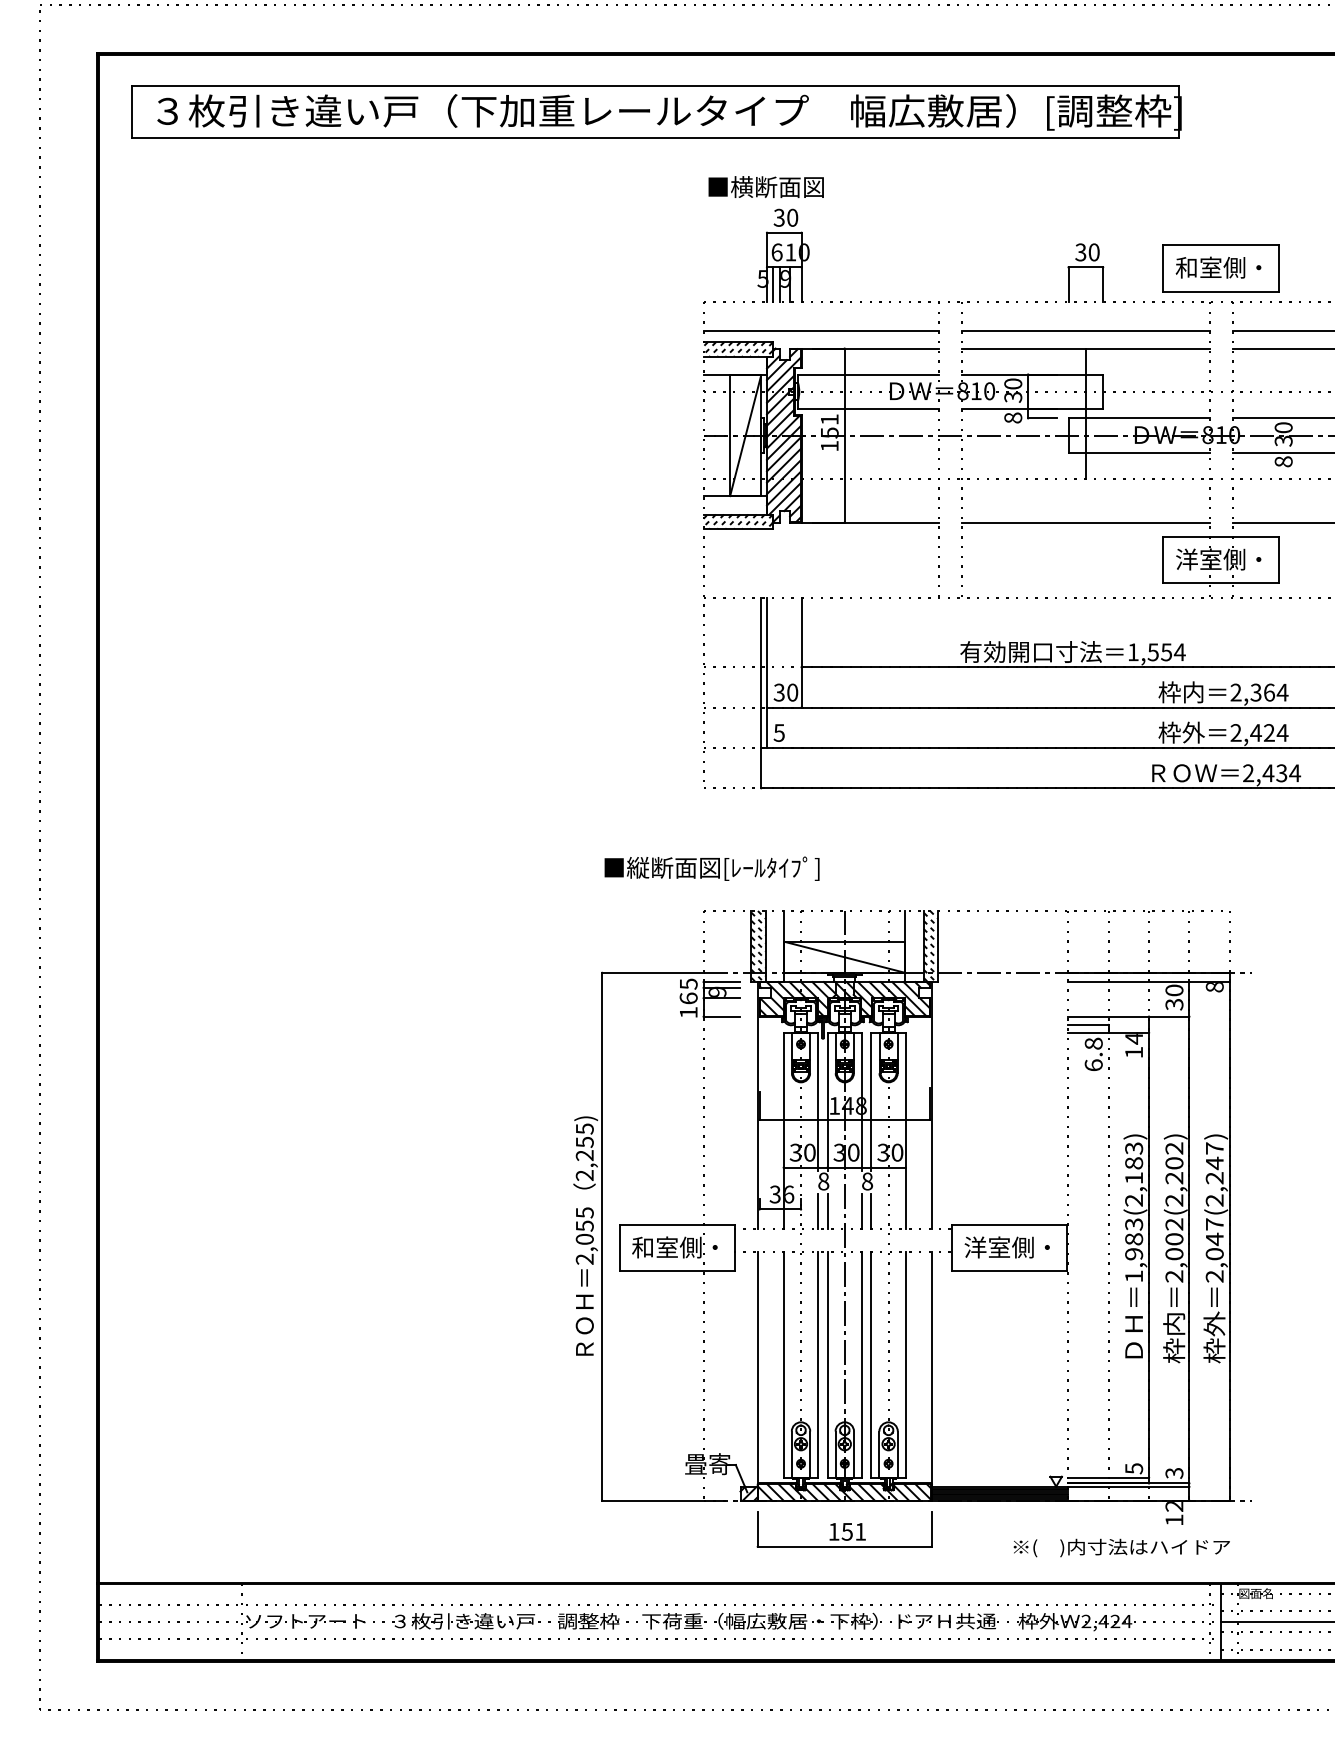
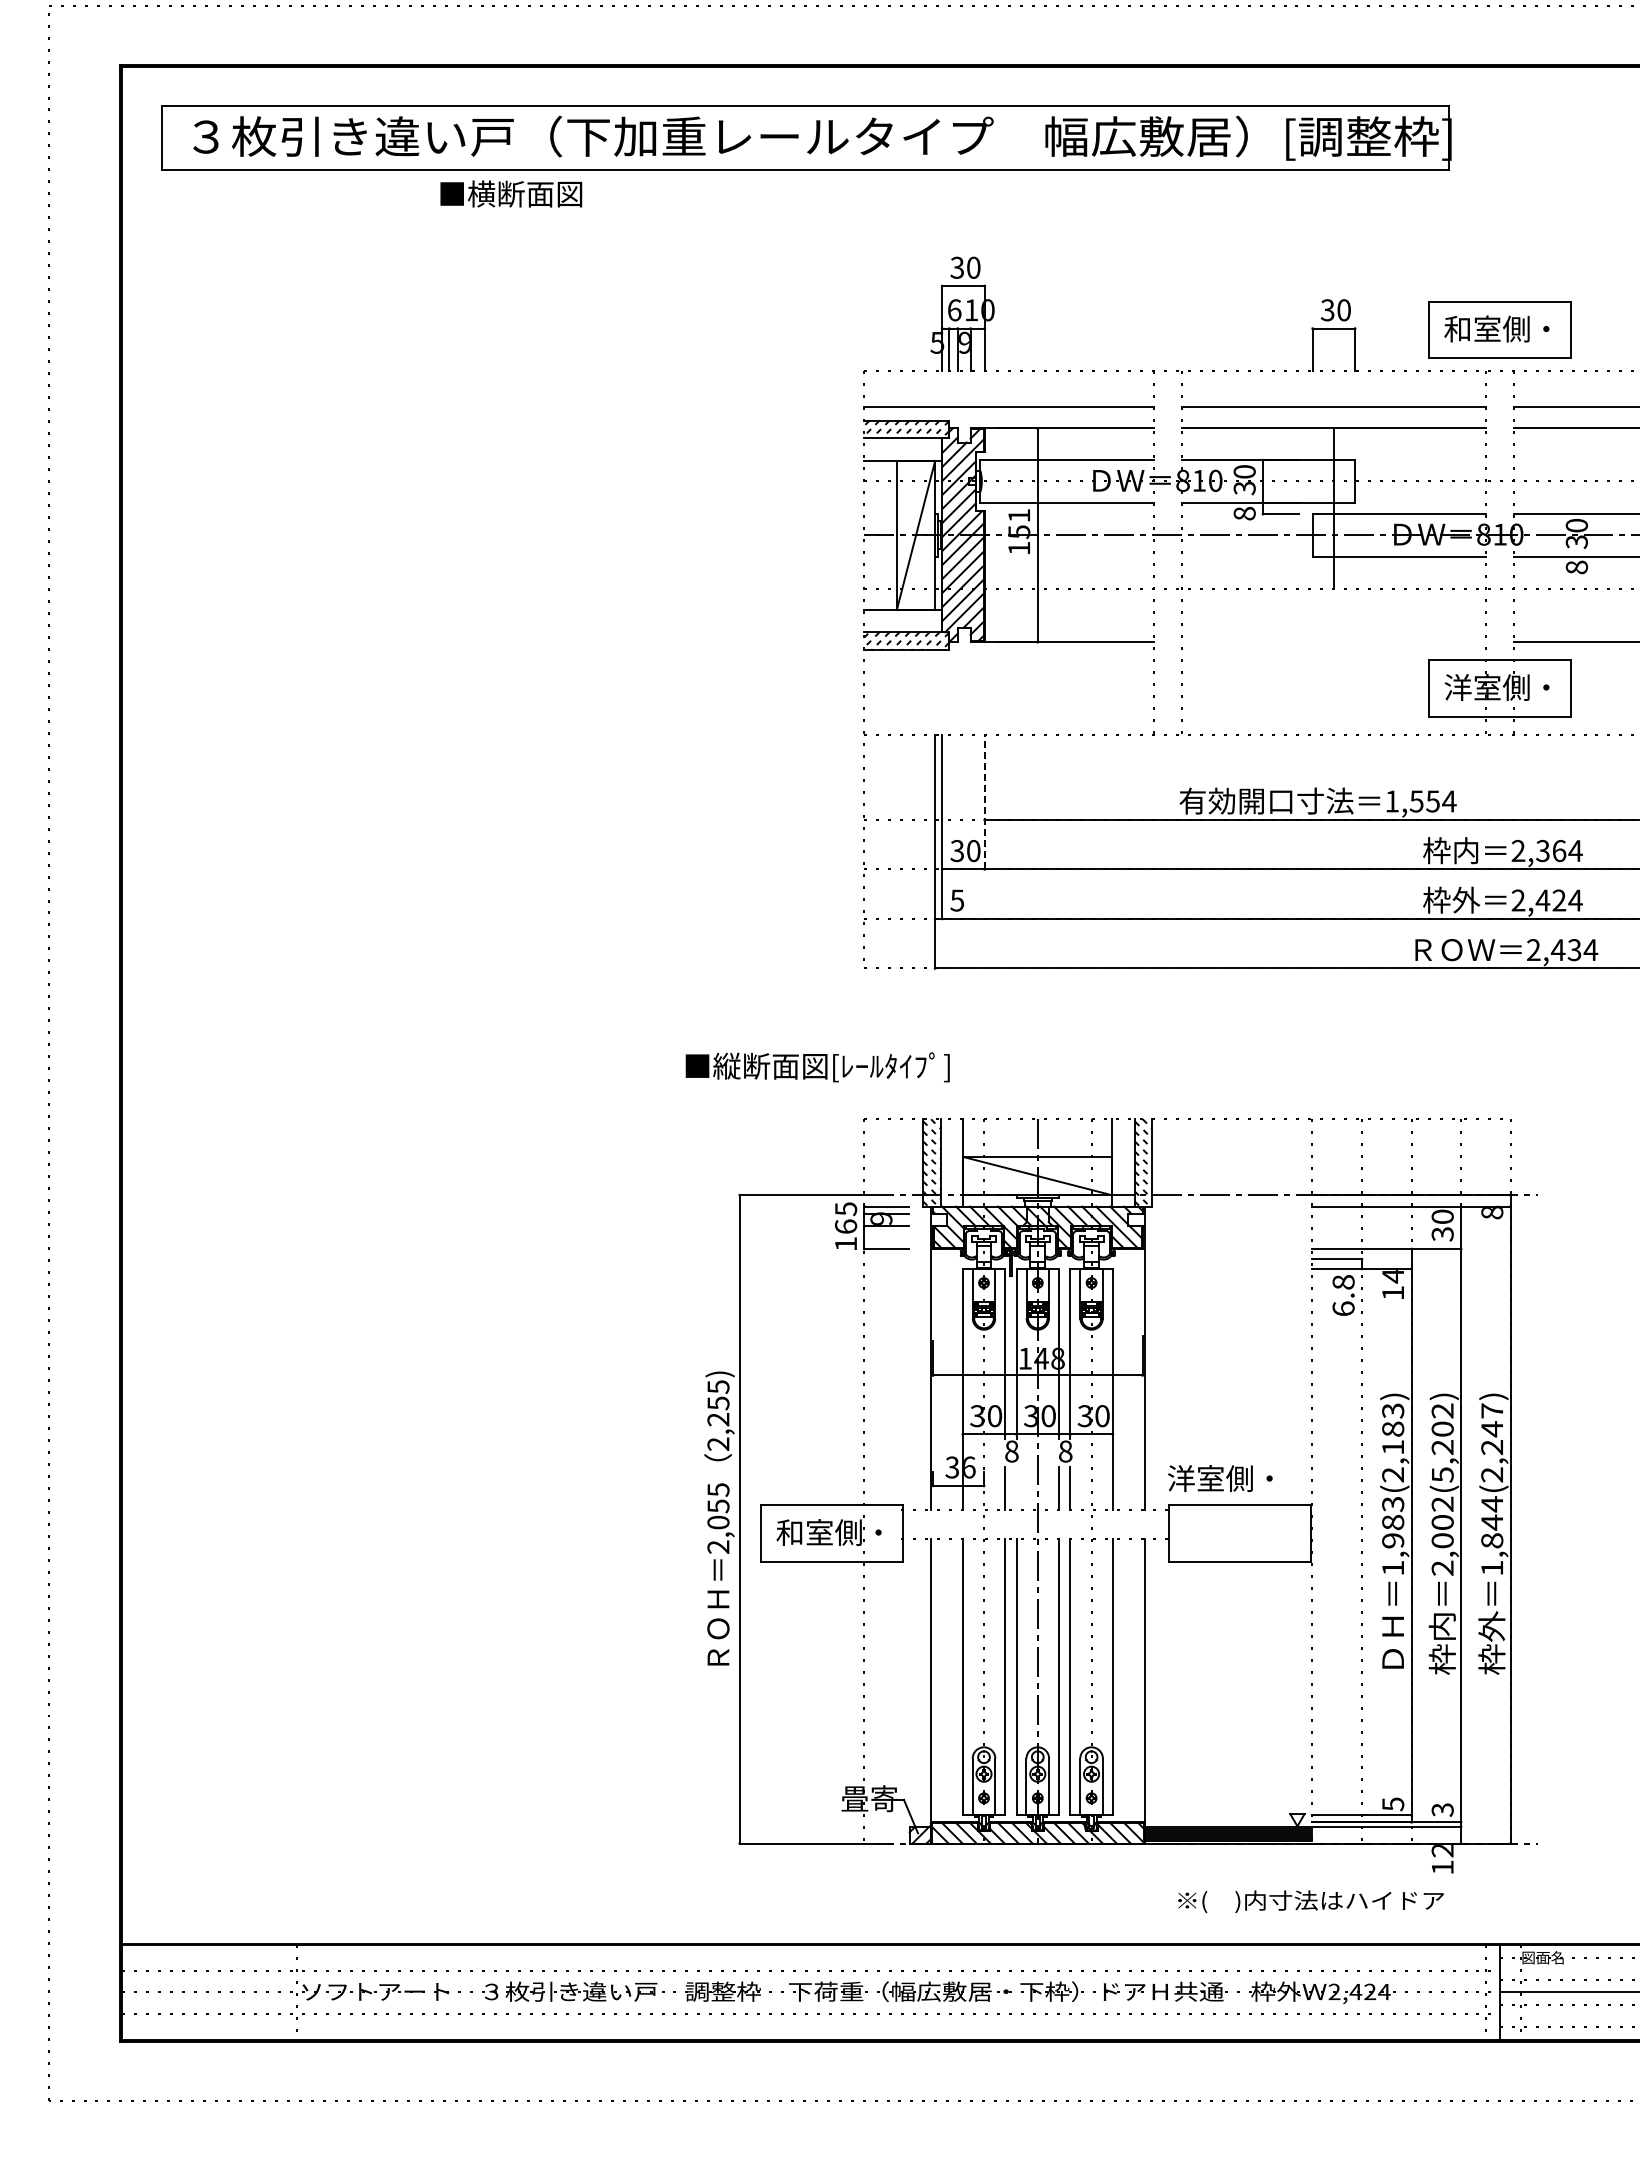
text: (766, 186) -> (511, 193), moved
line: (1085, 522) -> (1333, 642), removed
line: (801, 652) -> (984, 801), solid -> dashed
text: (711, 868) -> (817, 1067), moved
text: (1174, 1200) -> (1442, 1474), 2,002(2,202) -> 2,002(5,202)
line: (827, 1211) -> (1016, 1488), removed
text: (1007, 1247) -> (1220, 1478), moved
text: (1214, 1249) -> (1492, 1535), 2,047(2,247) -> 1,844(2,247)
part: (844, 1529) -> (1037, 1879), removed
text: (1121, 1547) -> (1310, 1901), moved

